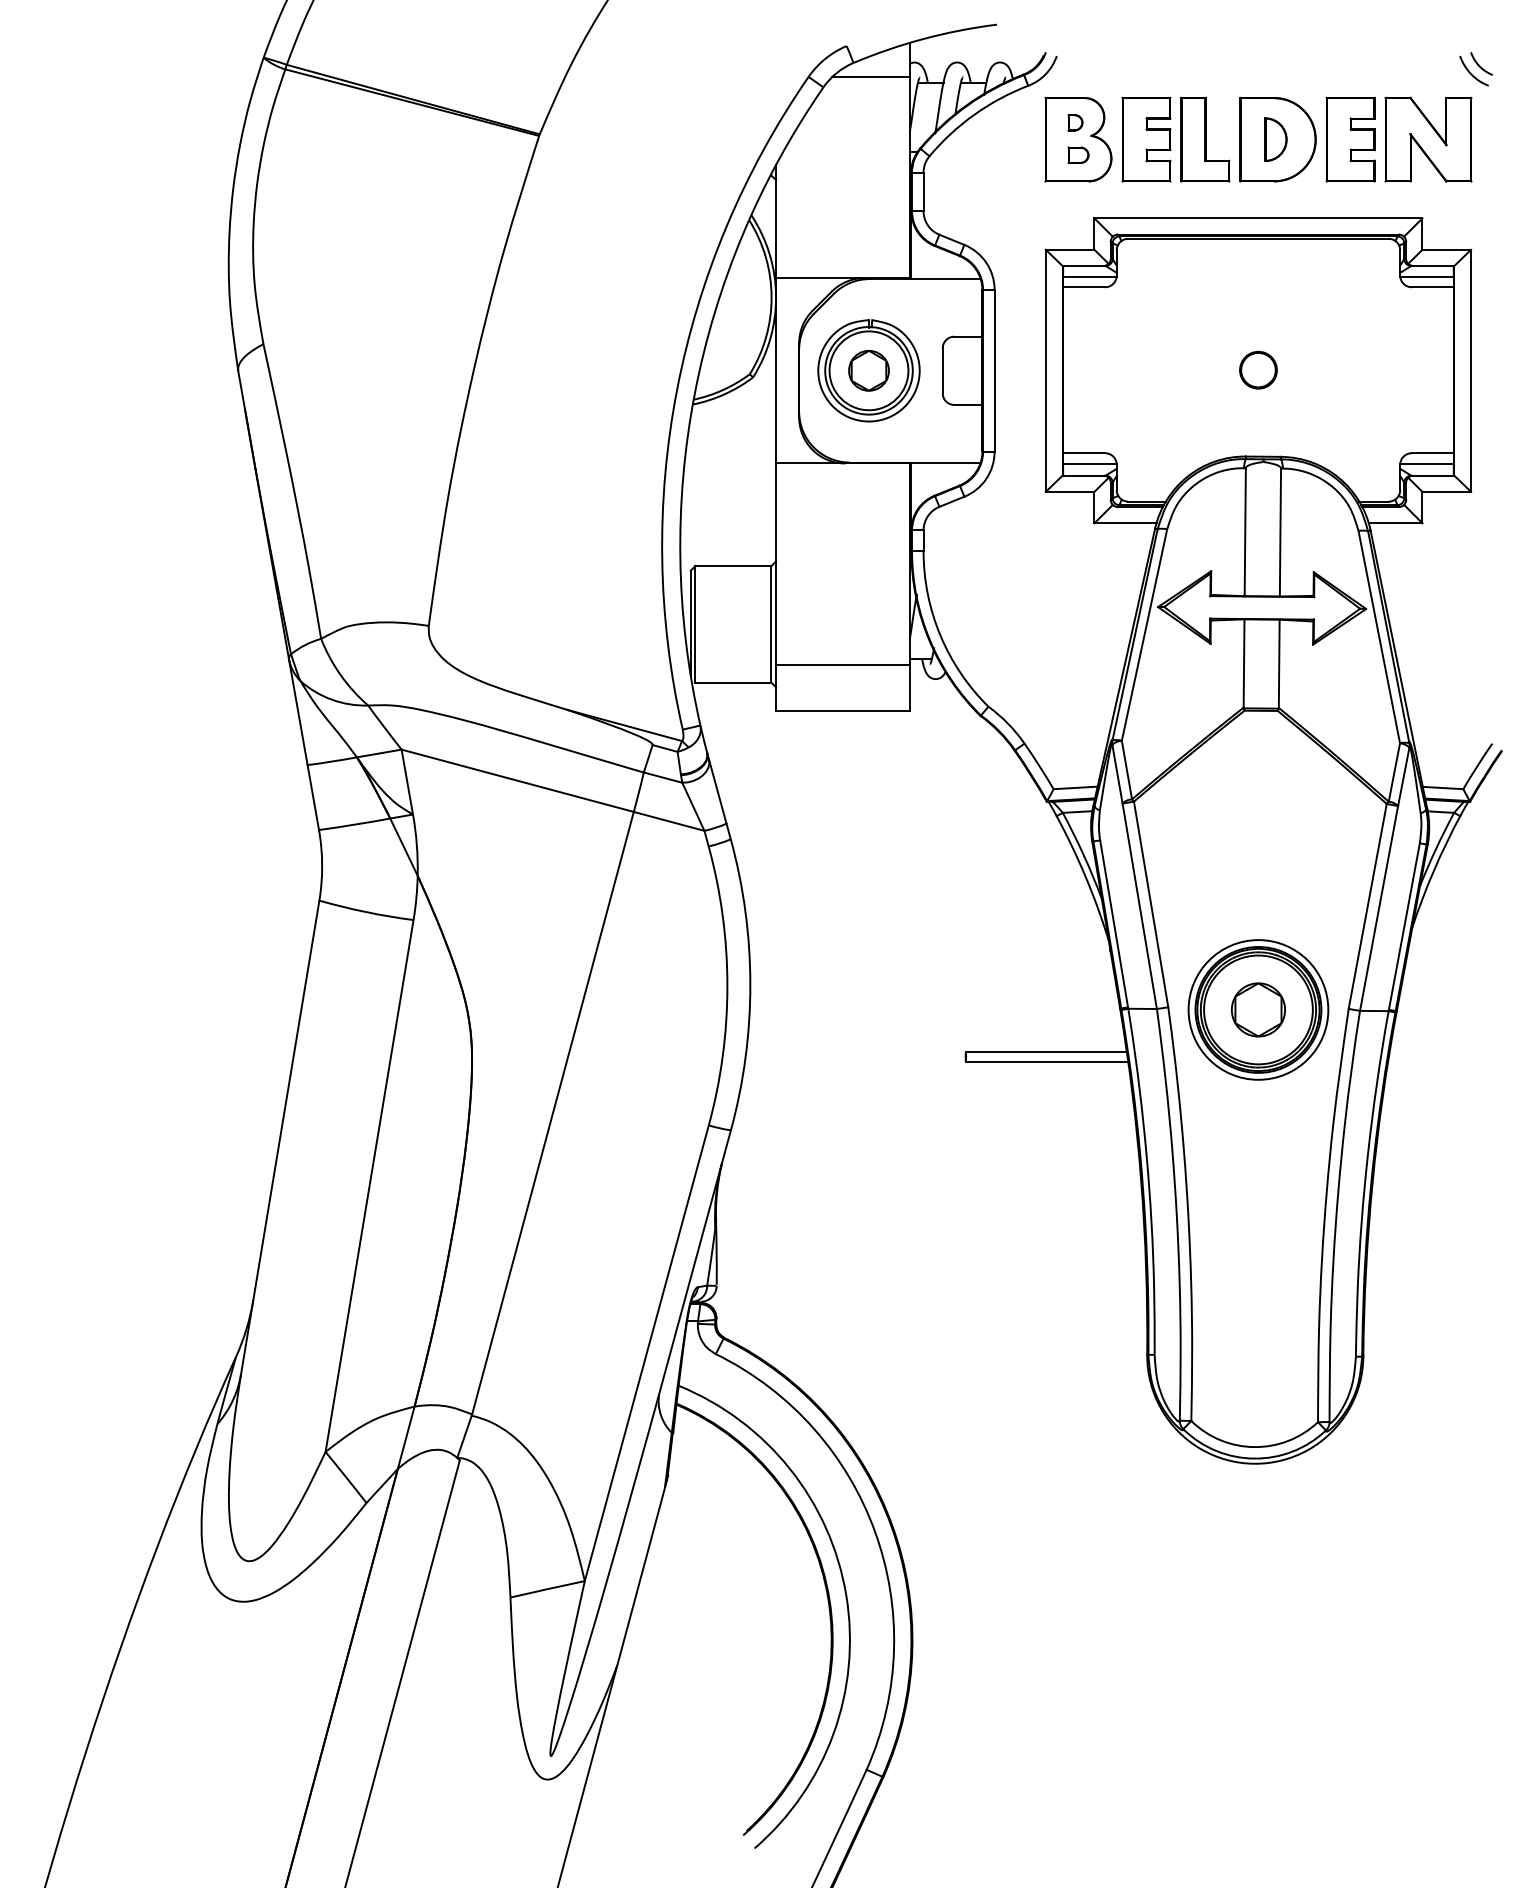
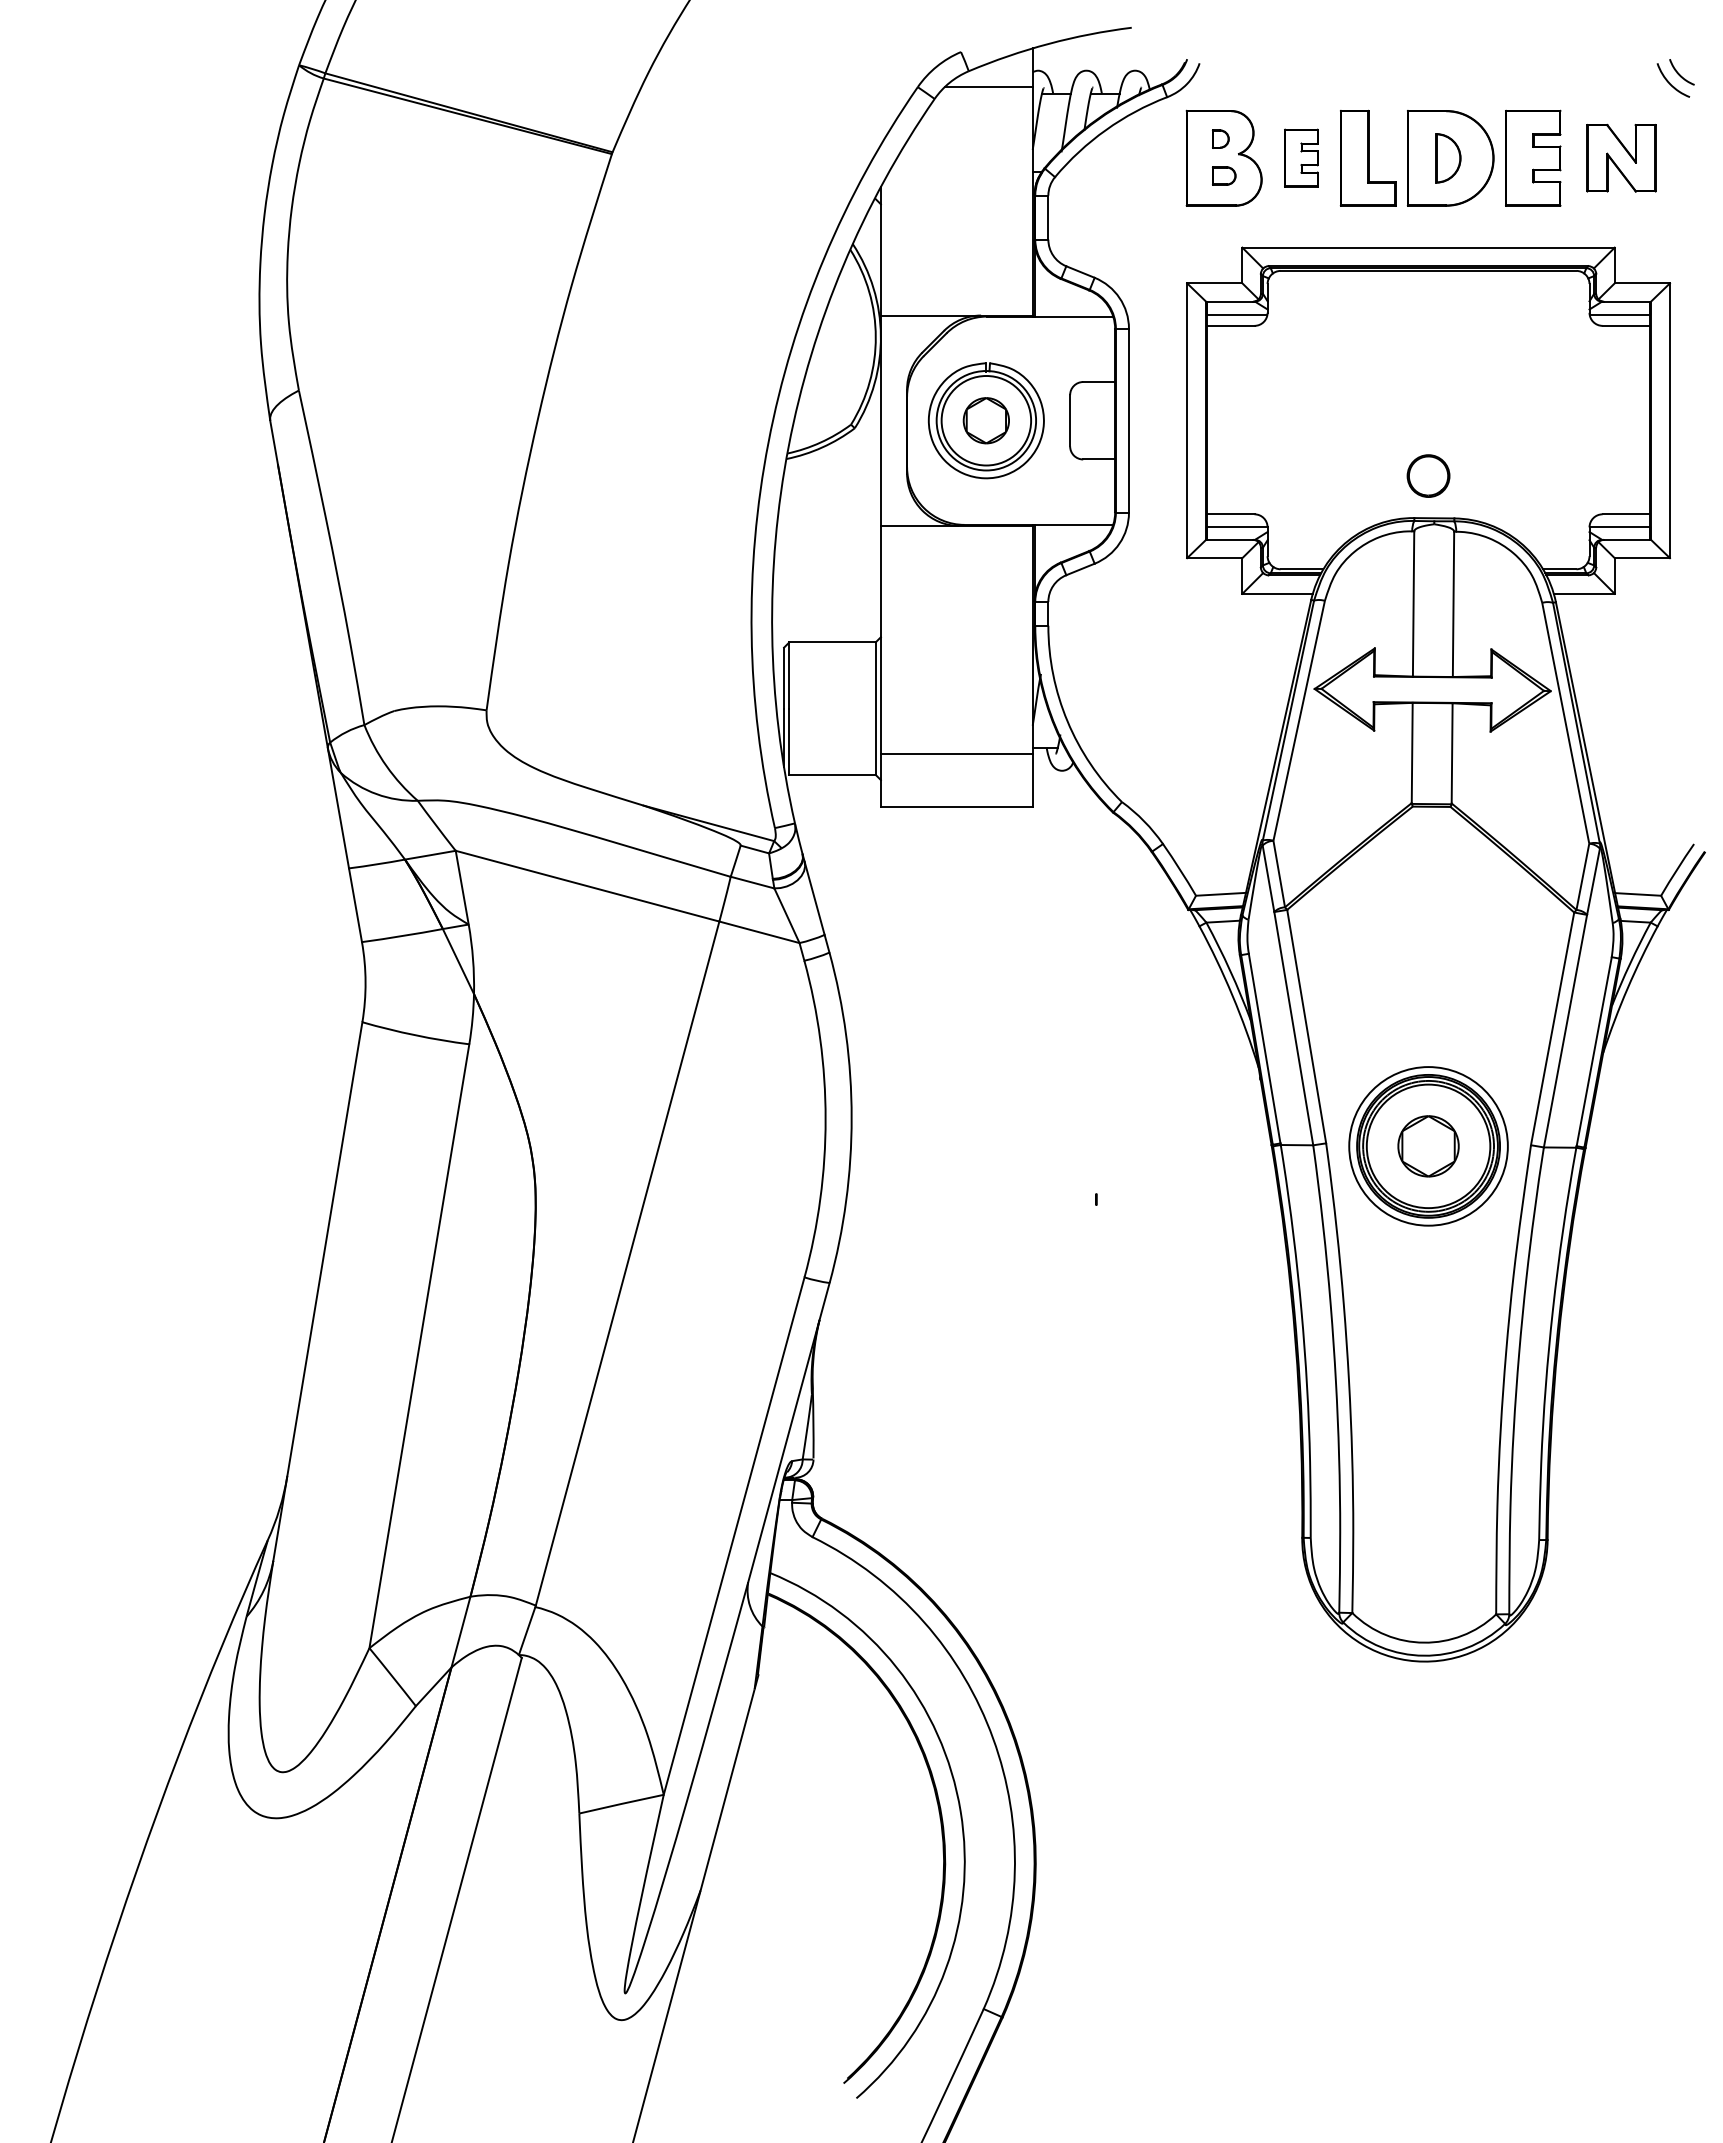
part: (1146, 138) -> (1301, 157), size x0.6
part: (1428, 138) -> (1621, 157), size x0.7
part: (1258, 369) -> (1428, 475), moved
line: (1046, 1051) -> (1187, 1193), removed
line: (1047, 1062) -> (1188, 1205), removed

